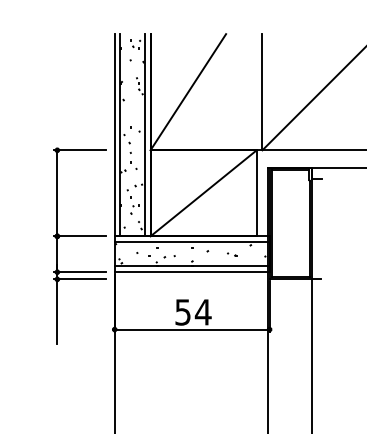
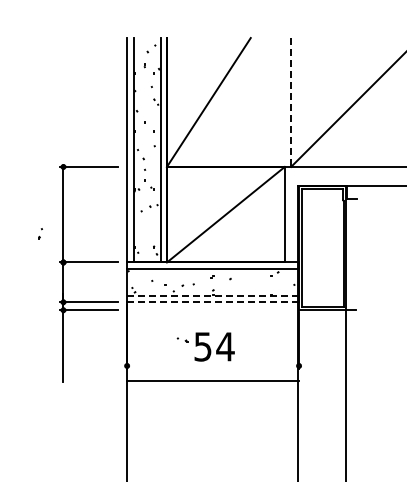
line: (262, 92) -> (291, 102), solid -> dashed
part: (132, 210) -> (40, 233), moved
part: (232, 254) -> (182, 339), moved
line: (192, 266) -> (213, 295), solid -> dashed
line: (192, 272) -> (213, 302), solid -> dashed
line: (192, 329) -> (213, 380), moved

